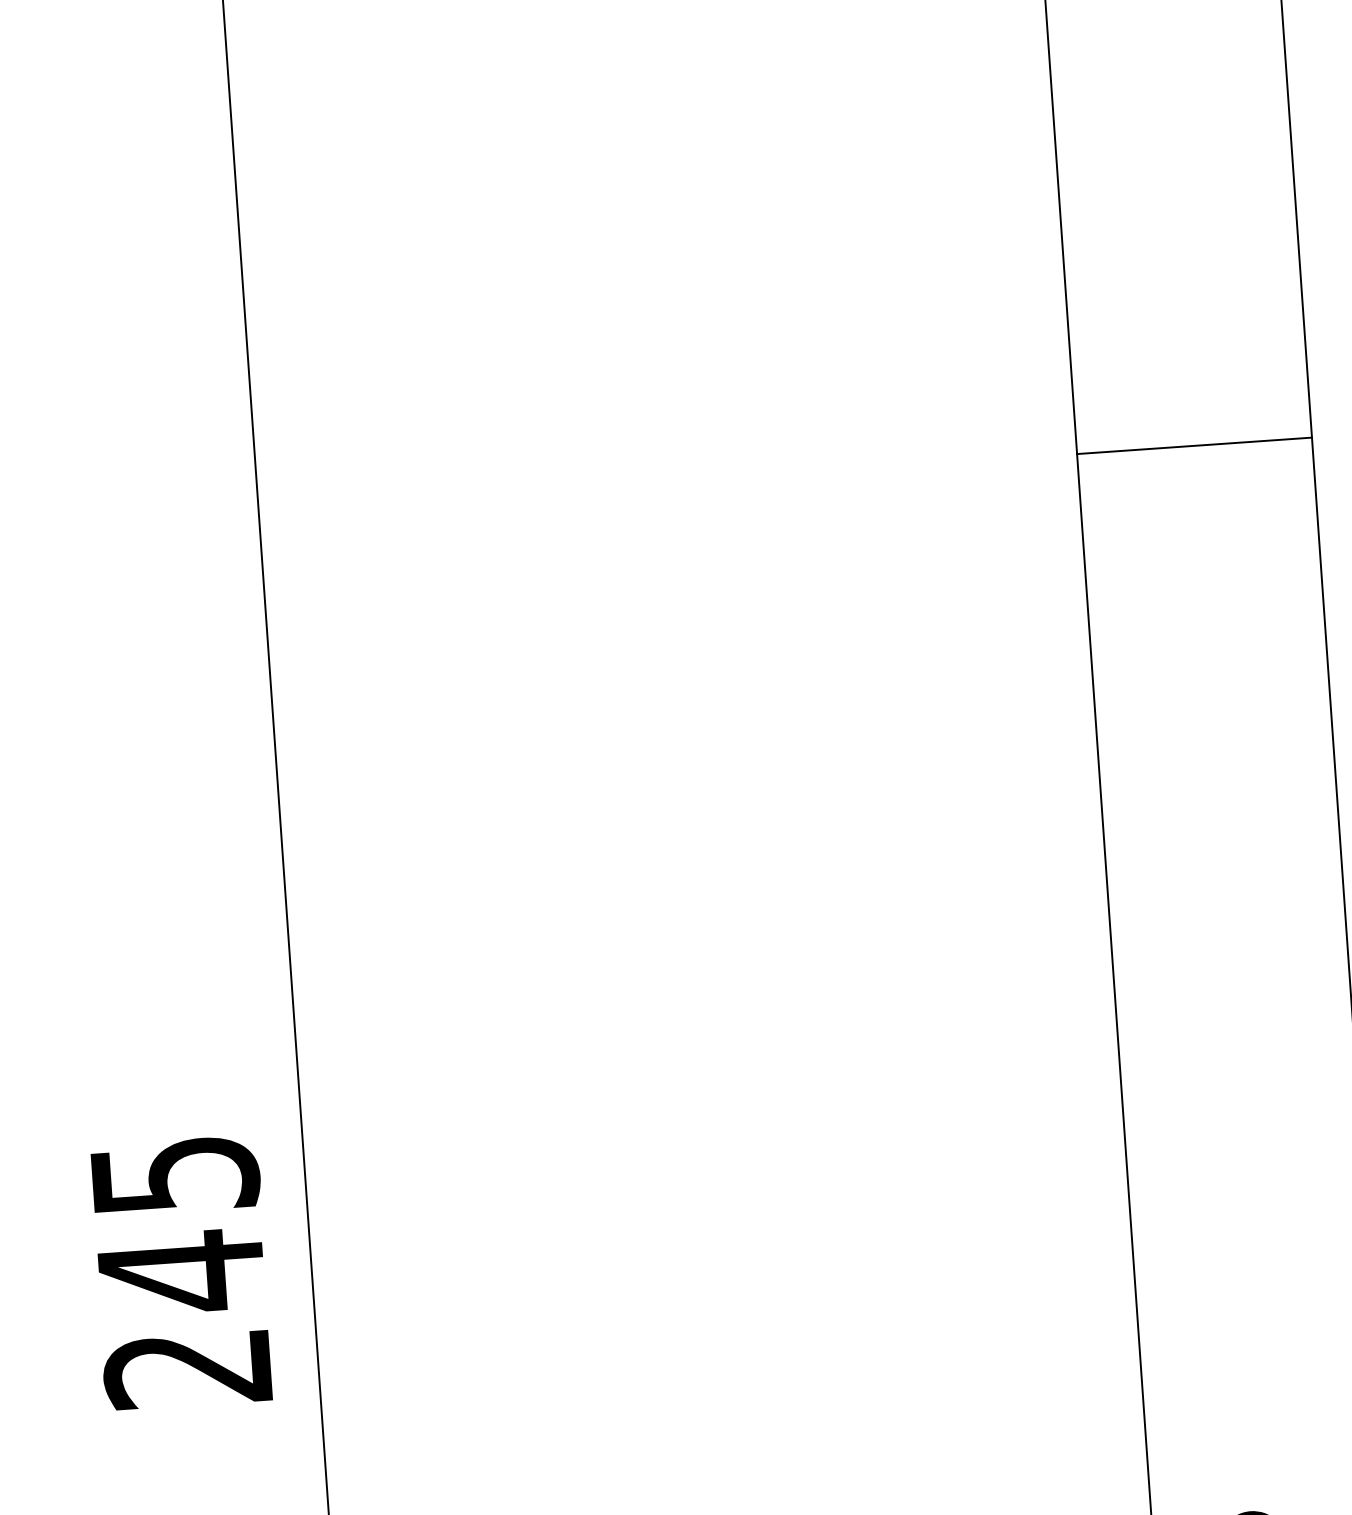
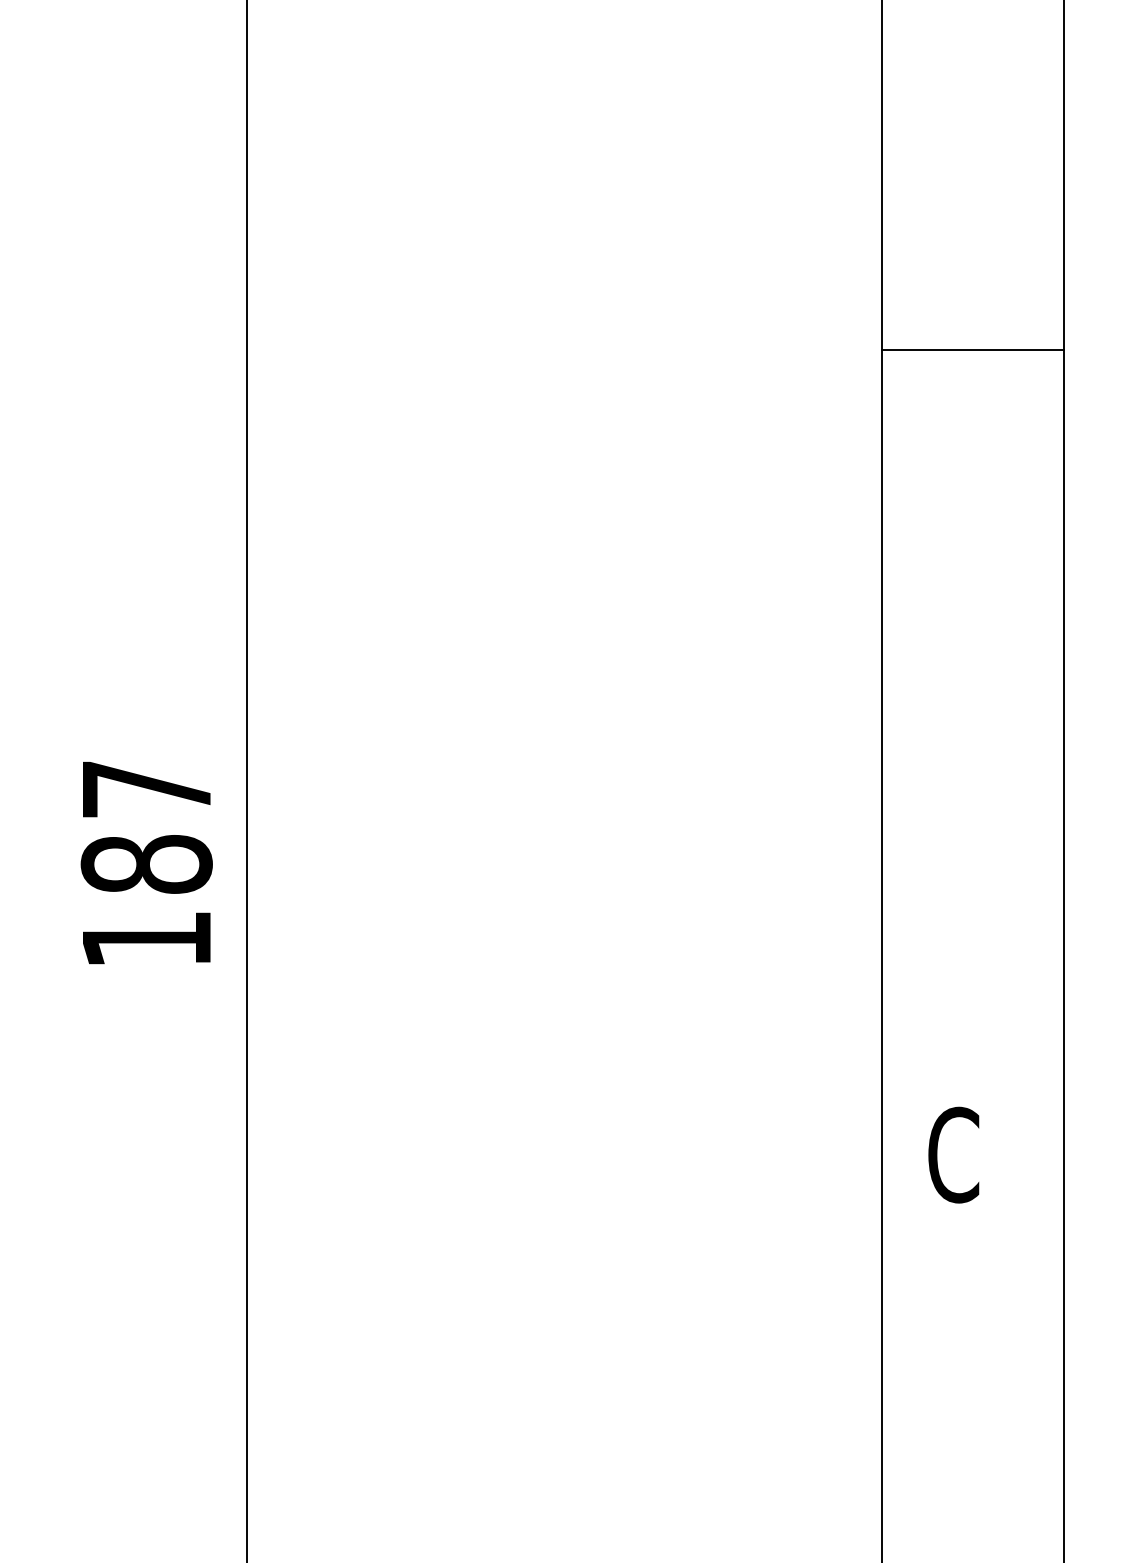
line: (1194, 445) -> (973, 350), moved
text: (181, 1272) -> (146, 864), 245 -> 187

